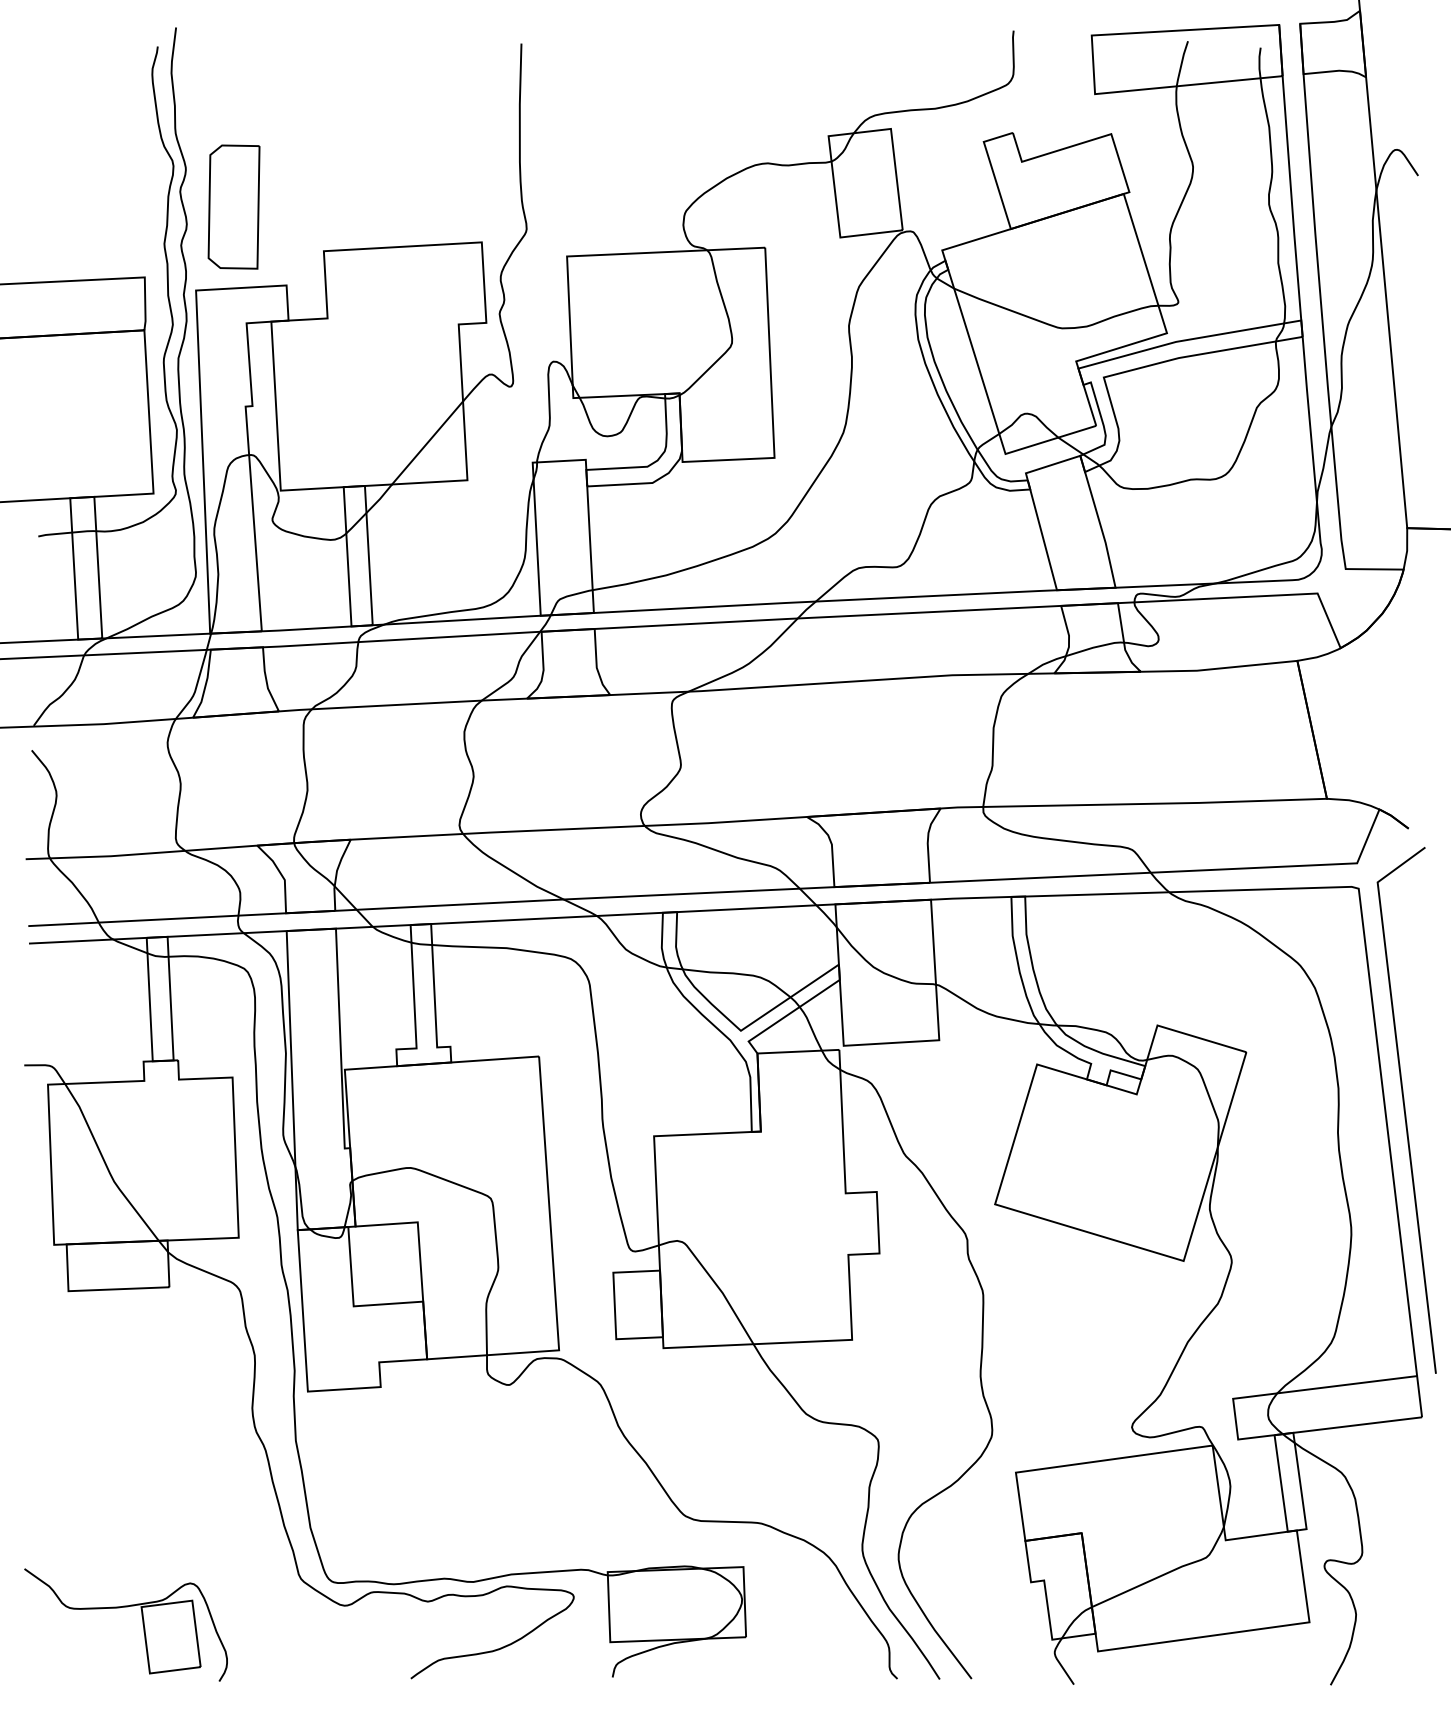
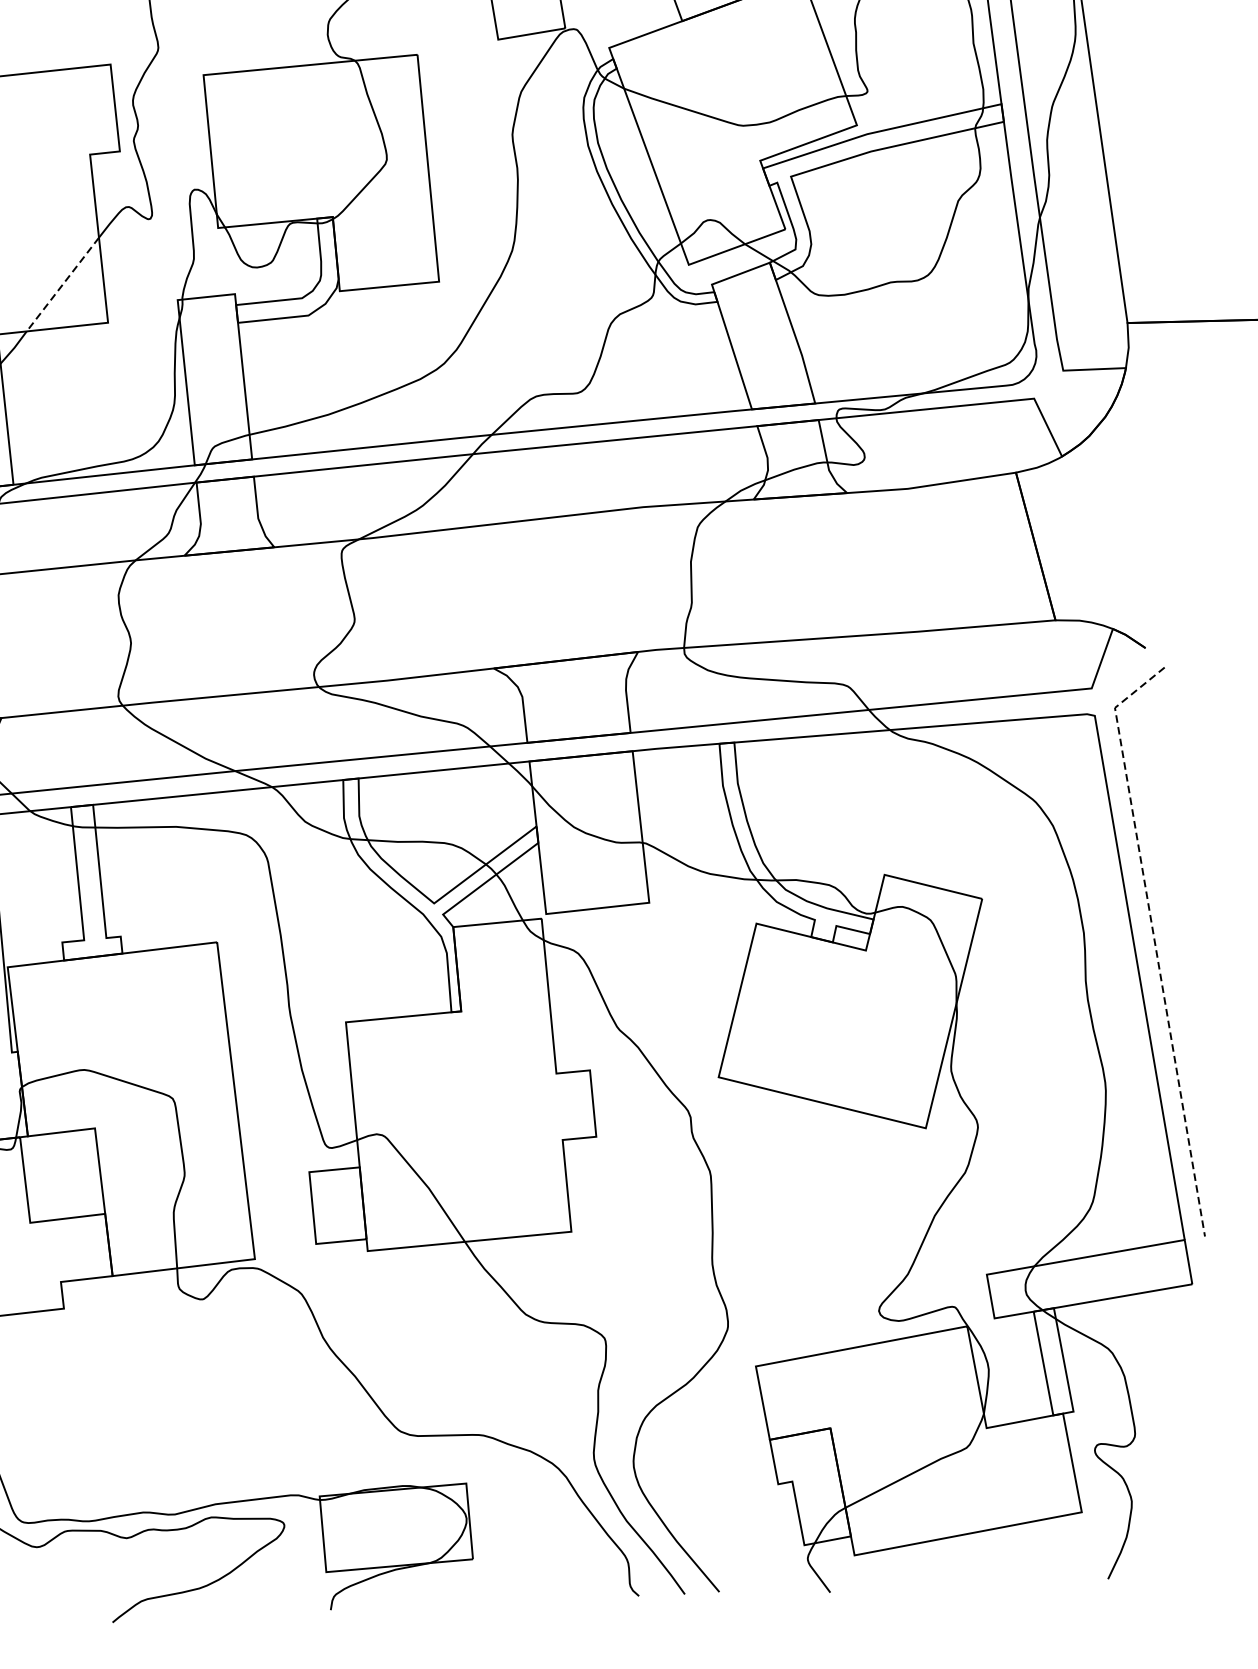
line: (427, 442) -> (62, 284), solid -> dashed
line: (1403, 1097) -> (1154, 939), solid -> dashed

